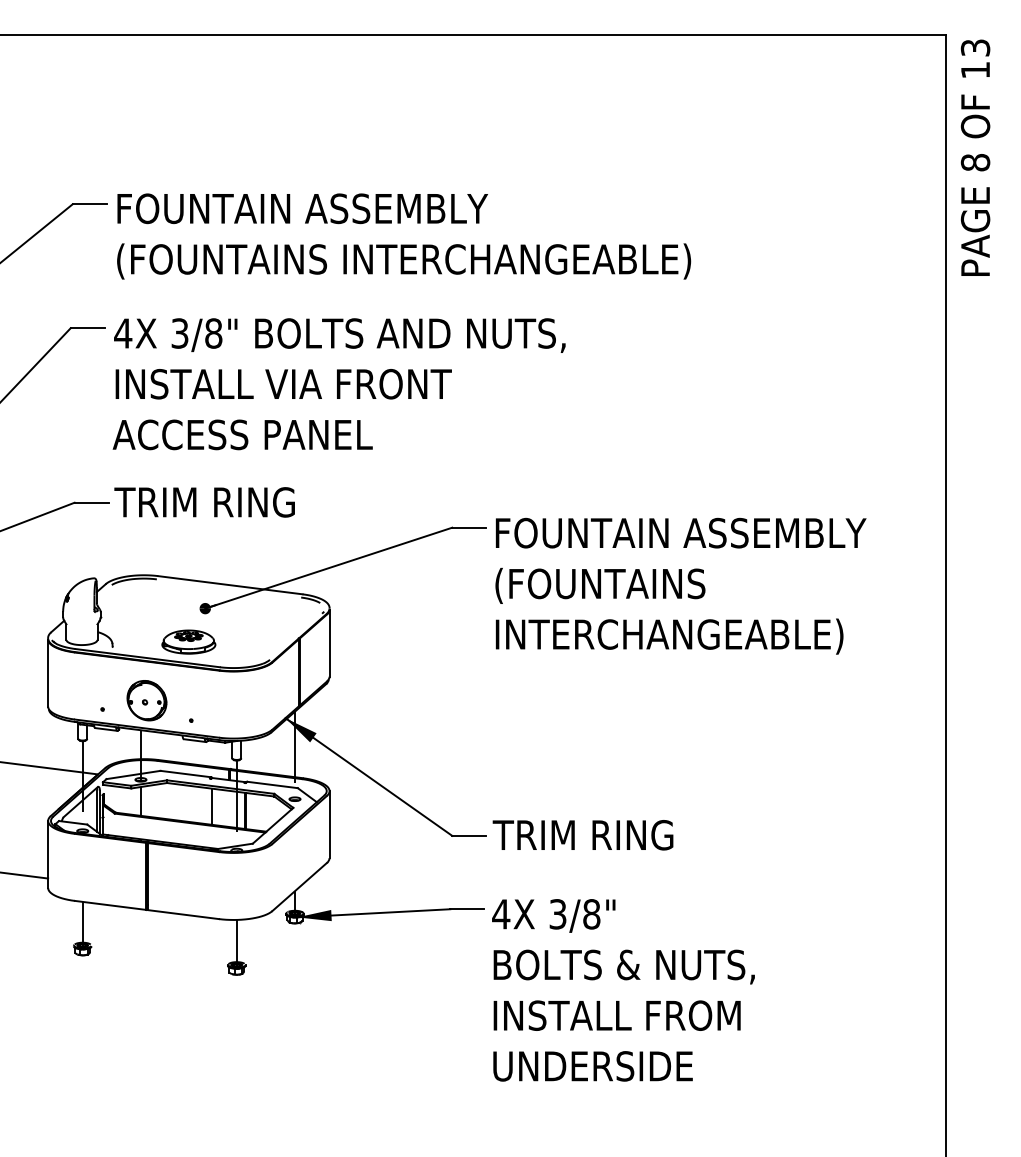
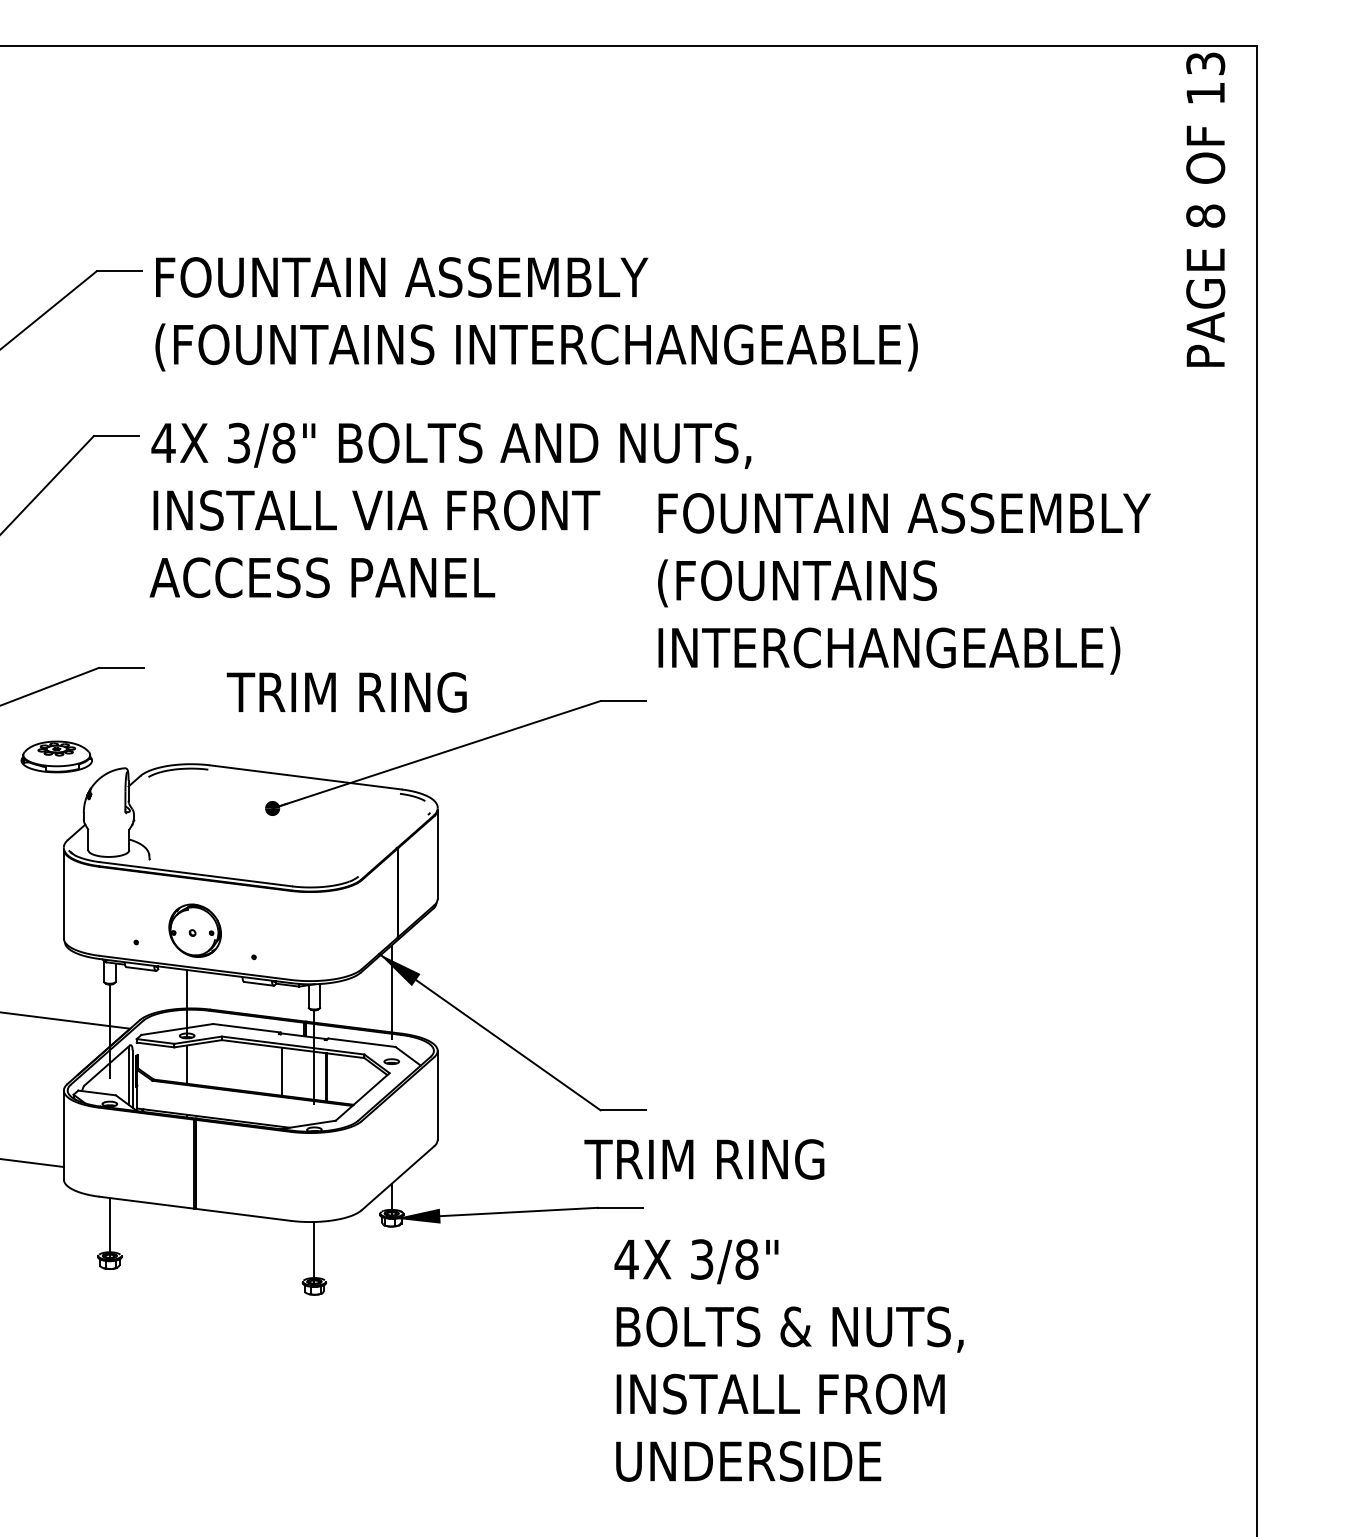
text: (975, 157) -> (1205, 209), moved
text: (204, 502) -> (346, 692), moved
text: (681, 586) -> (904, 583), moved
part: (188, 641) -> (56, 756), moved
text: (583, 835) -> (704, 1159), moved
text: (623, 990) -> (788, 1360), moved

